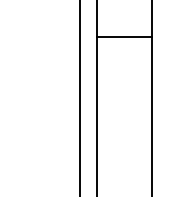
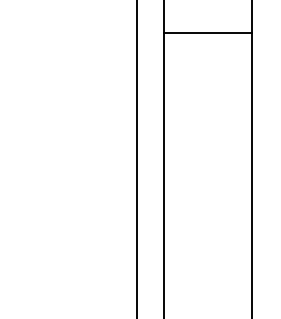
line: (124, 36) -> (208, 32), moved

